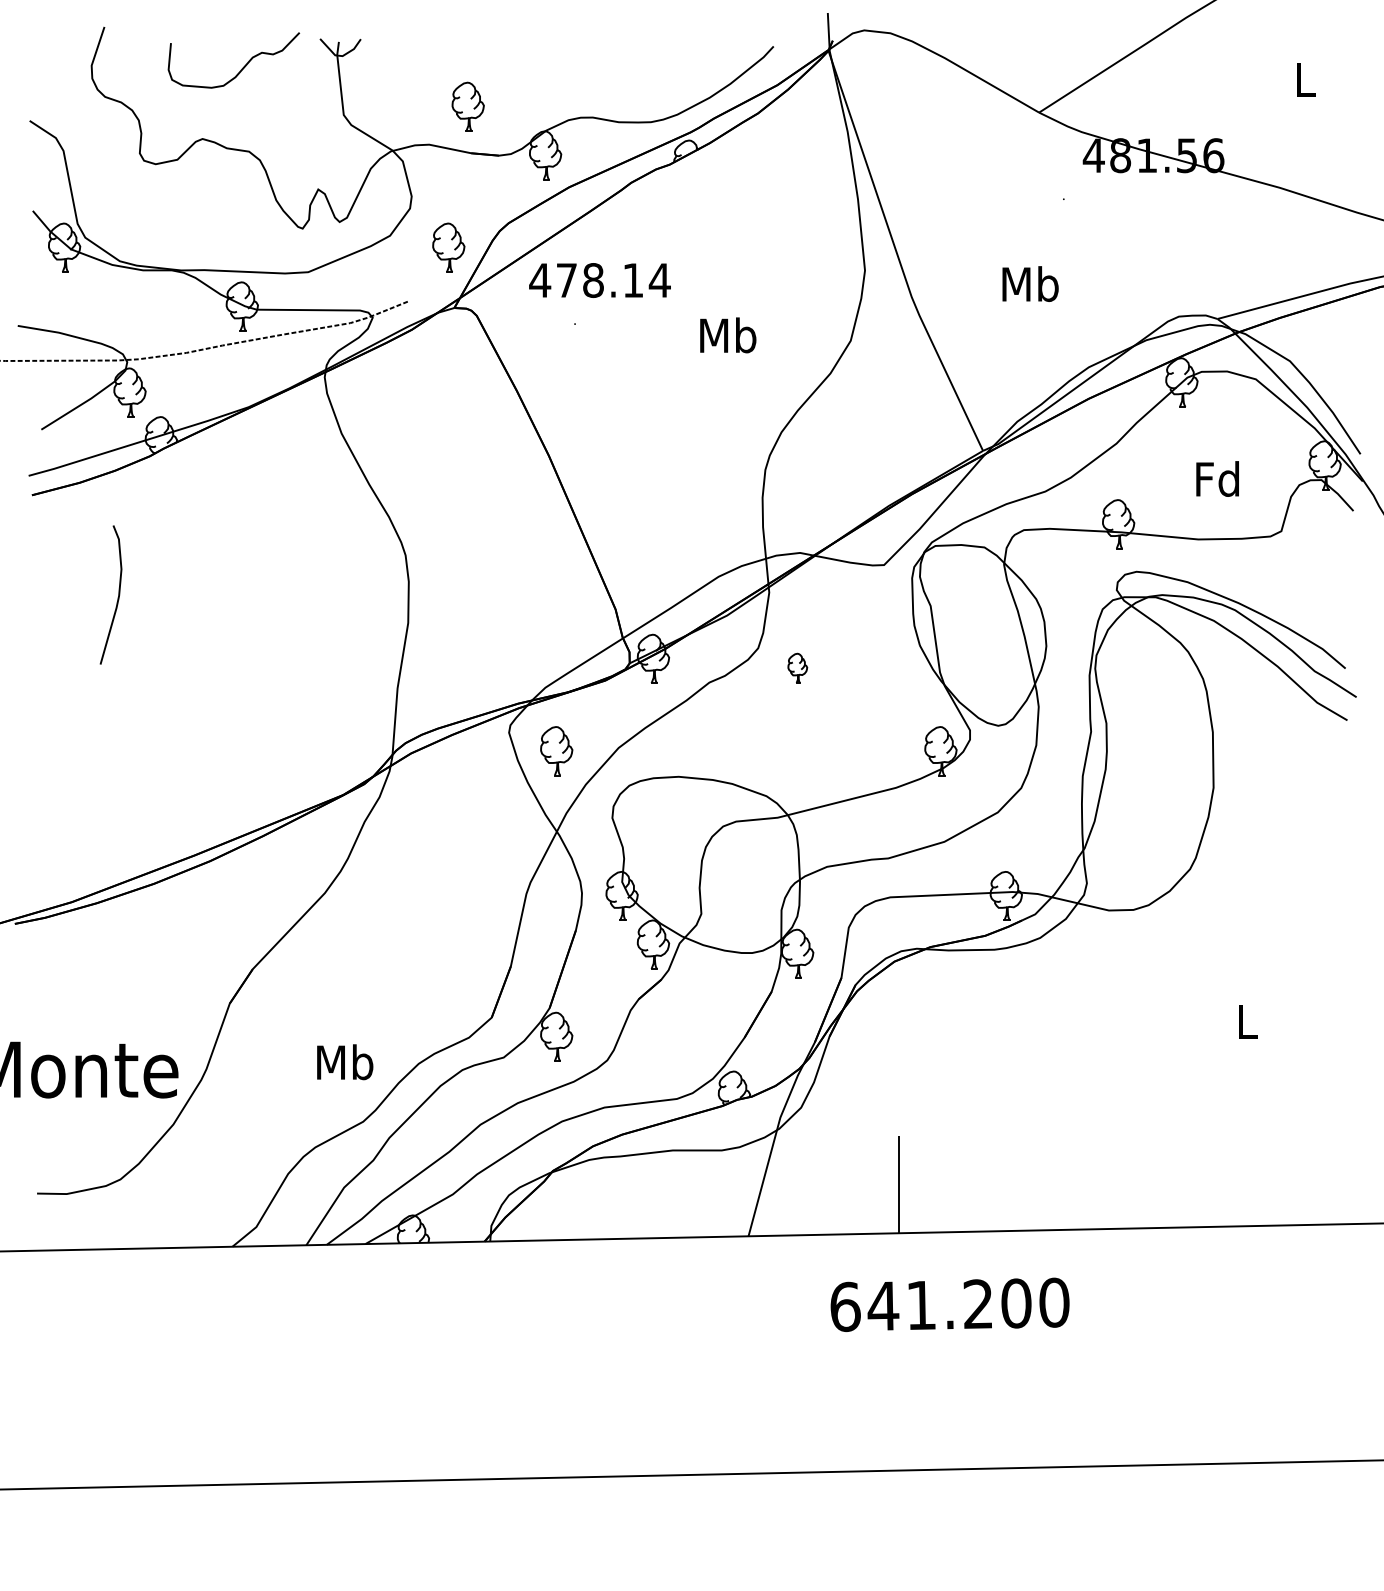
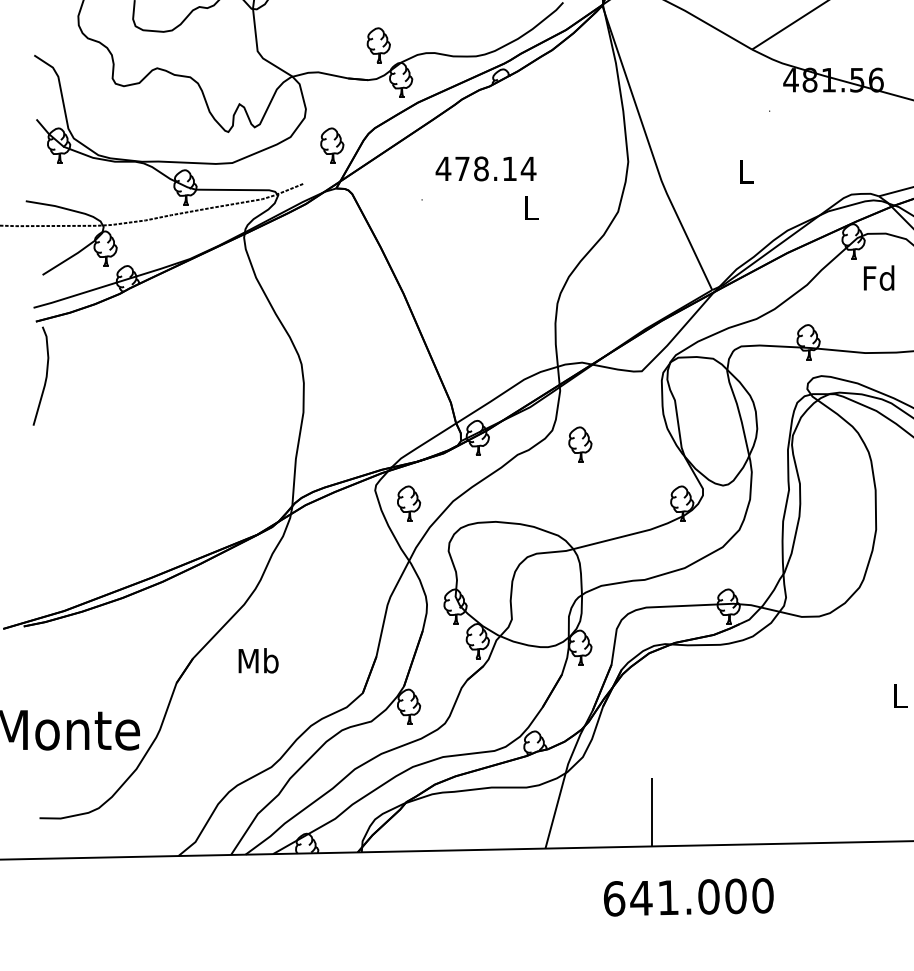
part: (467, 106) -> (378, 45), moved
text: (599, 280) -> (485, 168), moved
text: (1030, 284) -> (745, 171), Mb -> L
text: (728, 335) -> (531, 208), Mb -> L
text: (1217, 478) -> (878, 277), moved
curve: (117, 597) -> (45, 377), moved
part: (797, 668) -> (580, 444), size x1.67
text: (345, 1062) -> (258, 661), moved
text: (978, 1304) -> (708, 897), 641.200 -> 641.000

